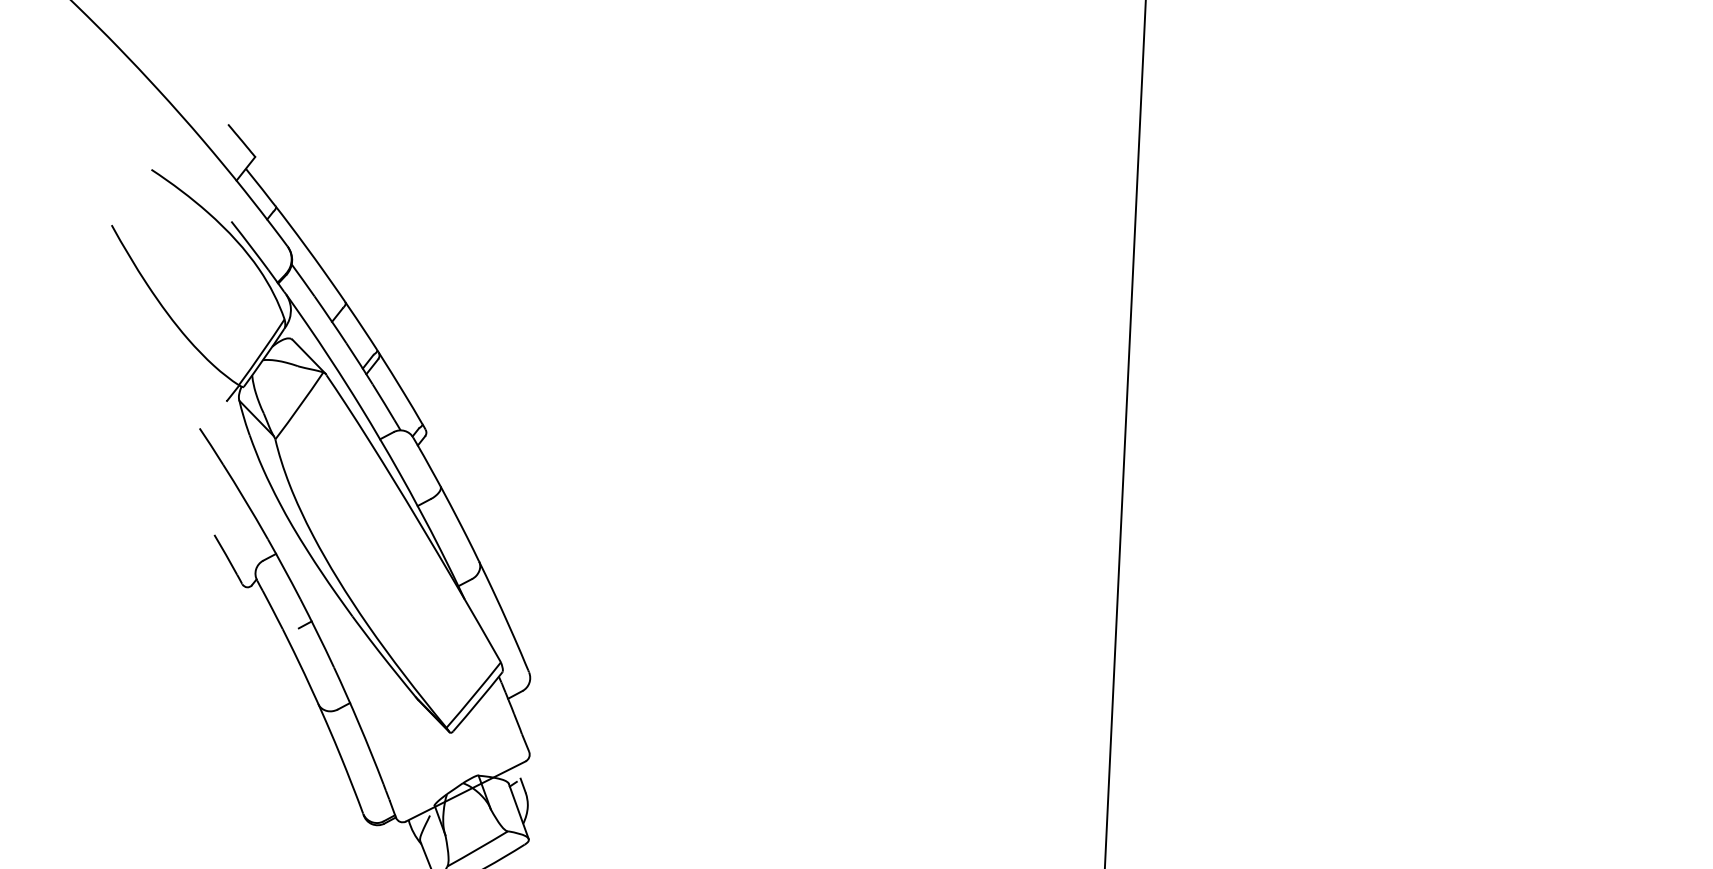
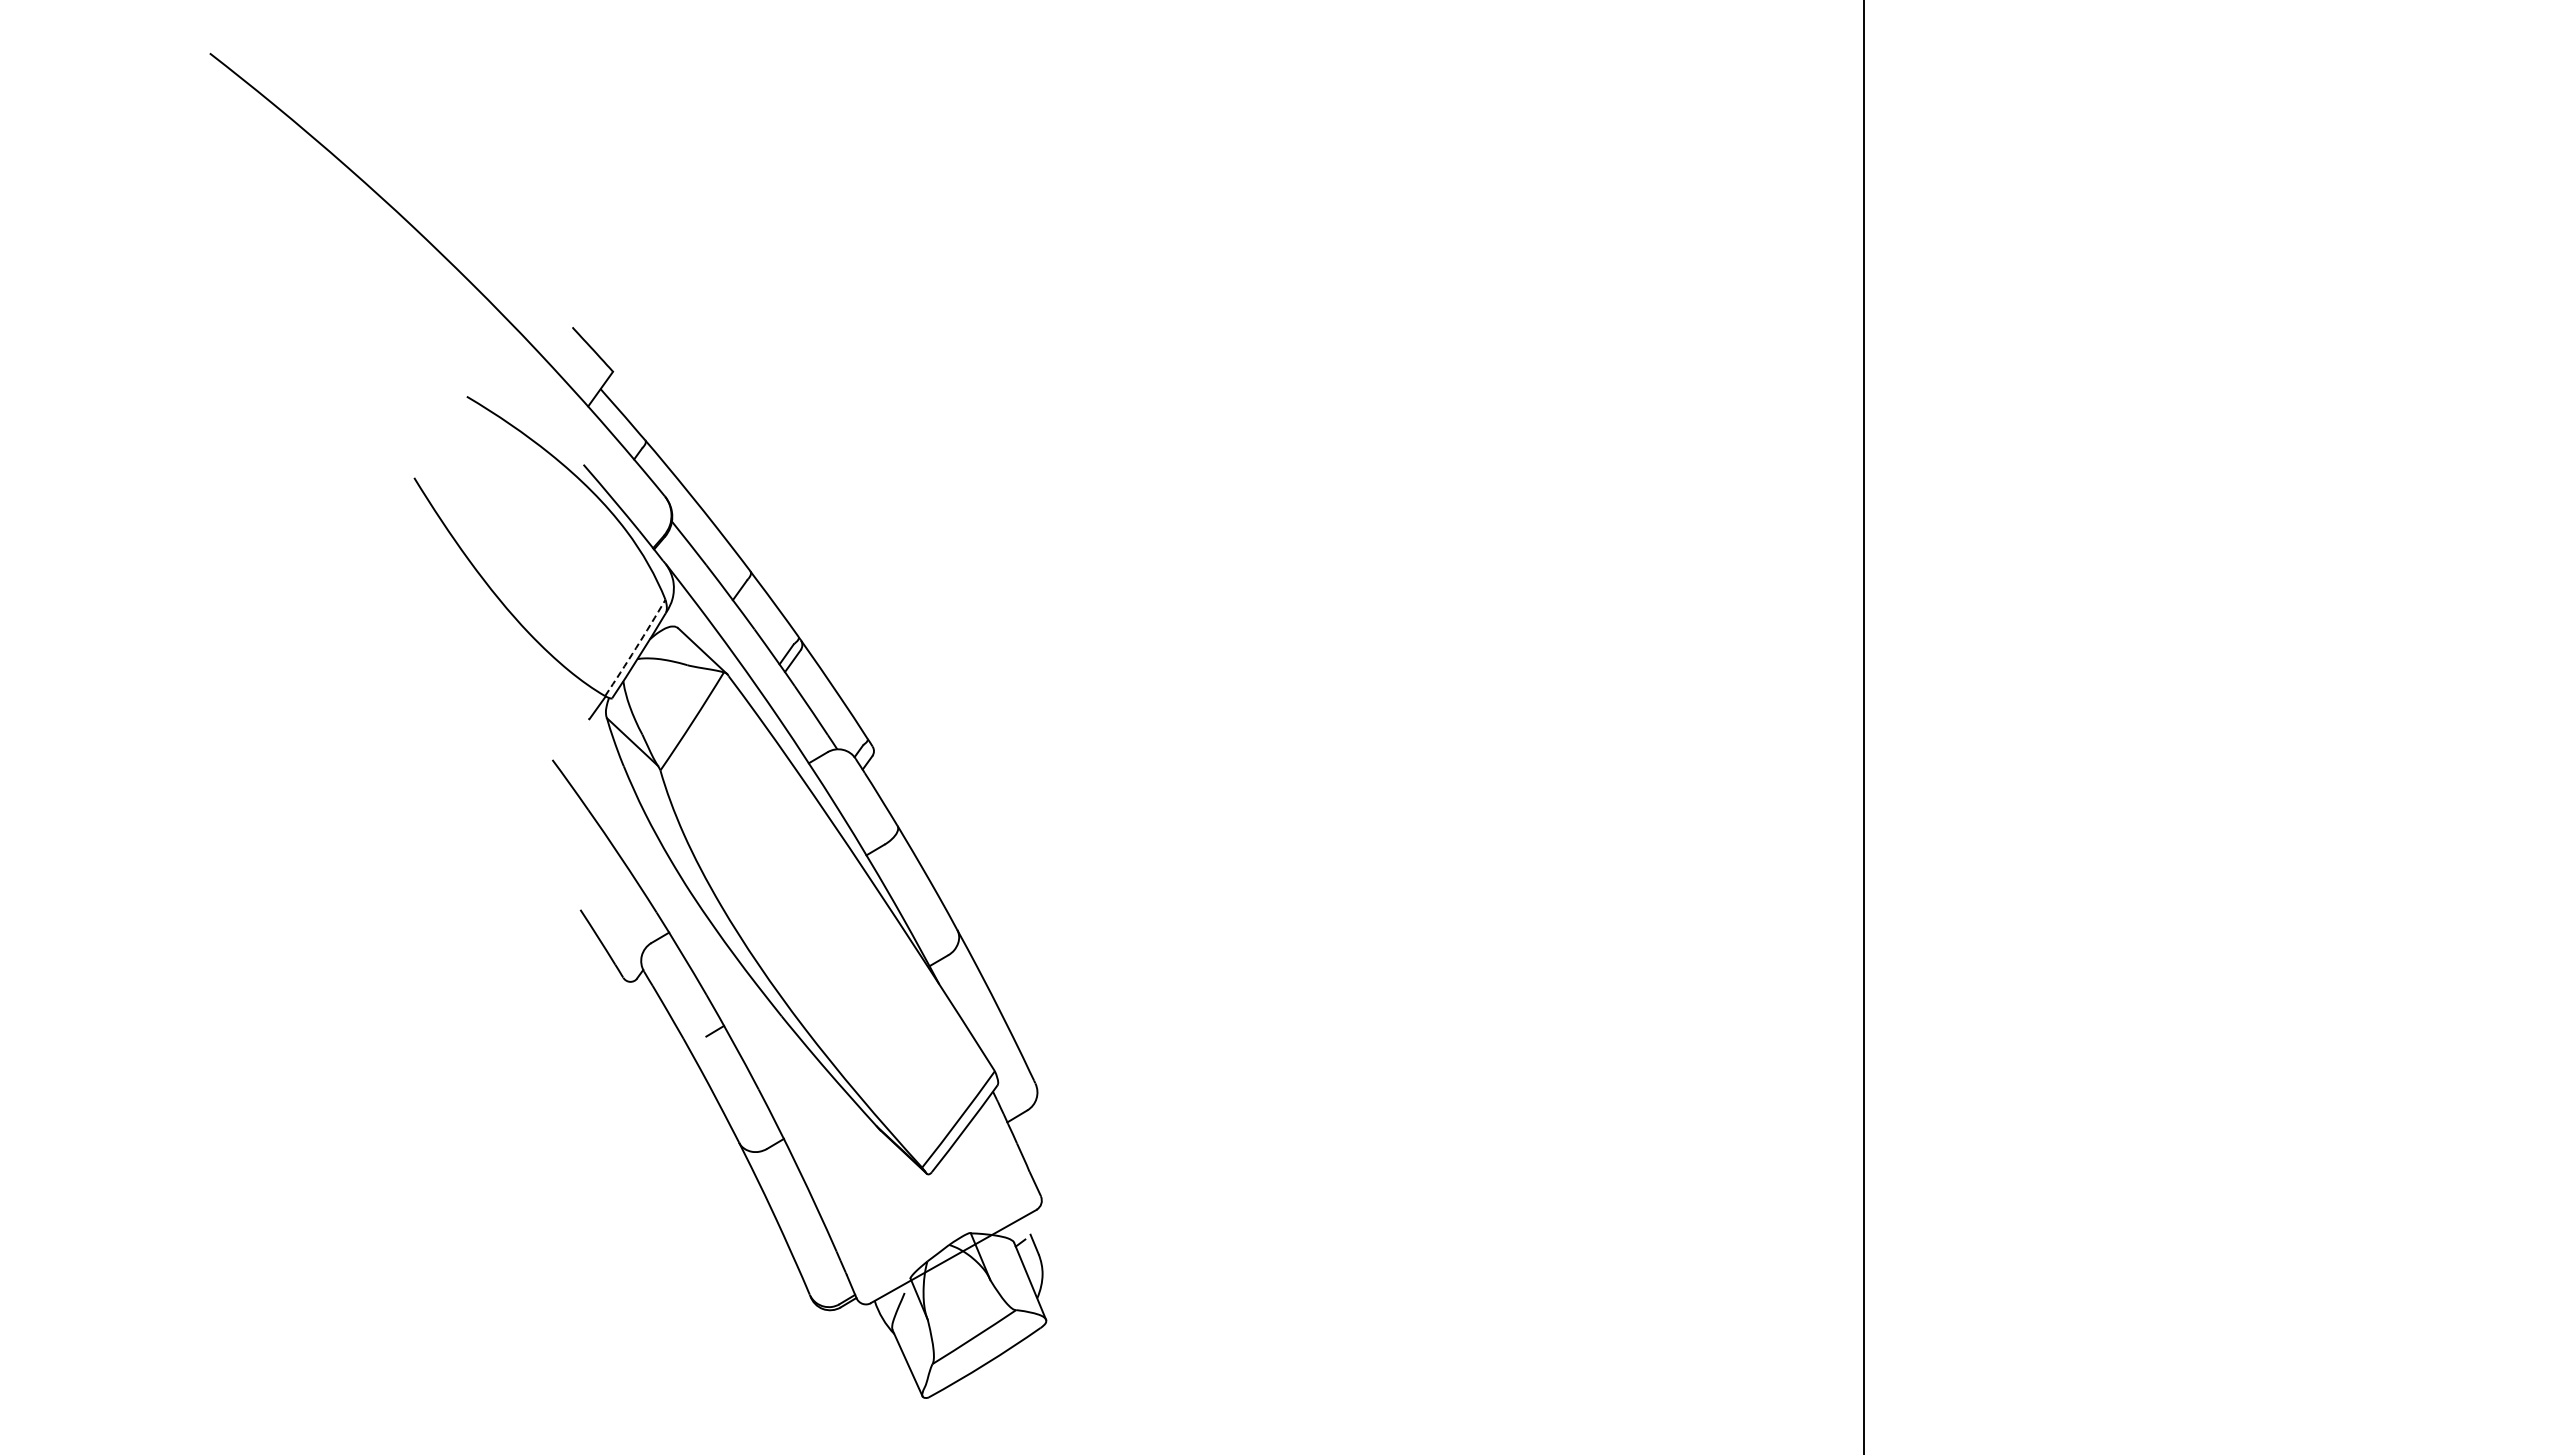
arc: (262, 352) -> (636, 648), solid -> dashed

